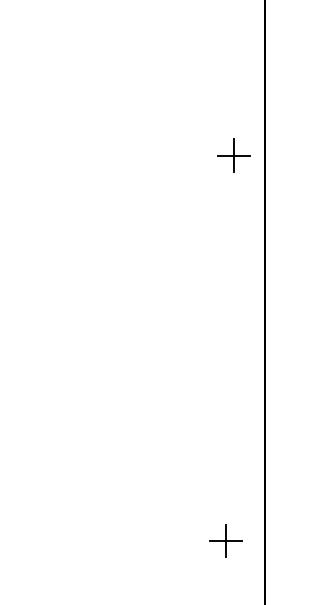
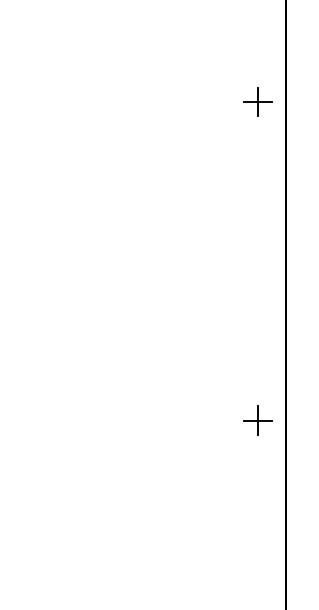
part: (225, 540) -> (257, 420), moved

